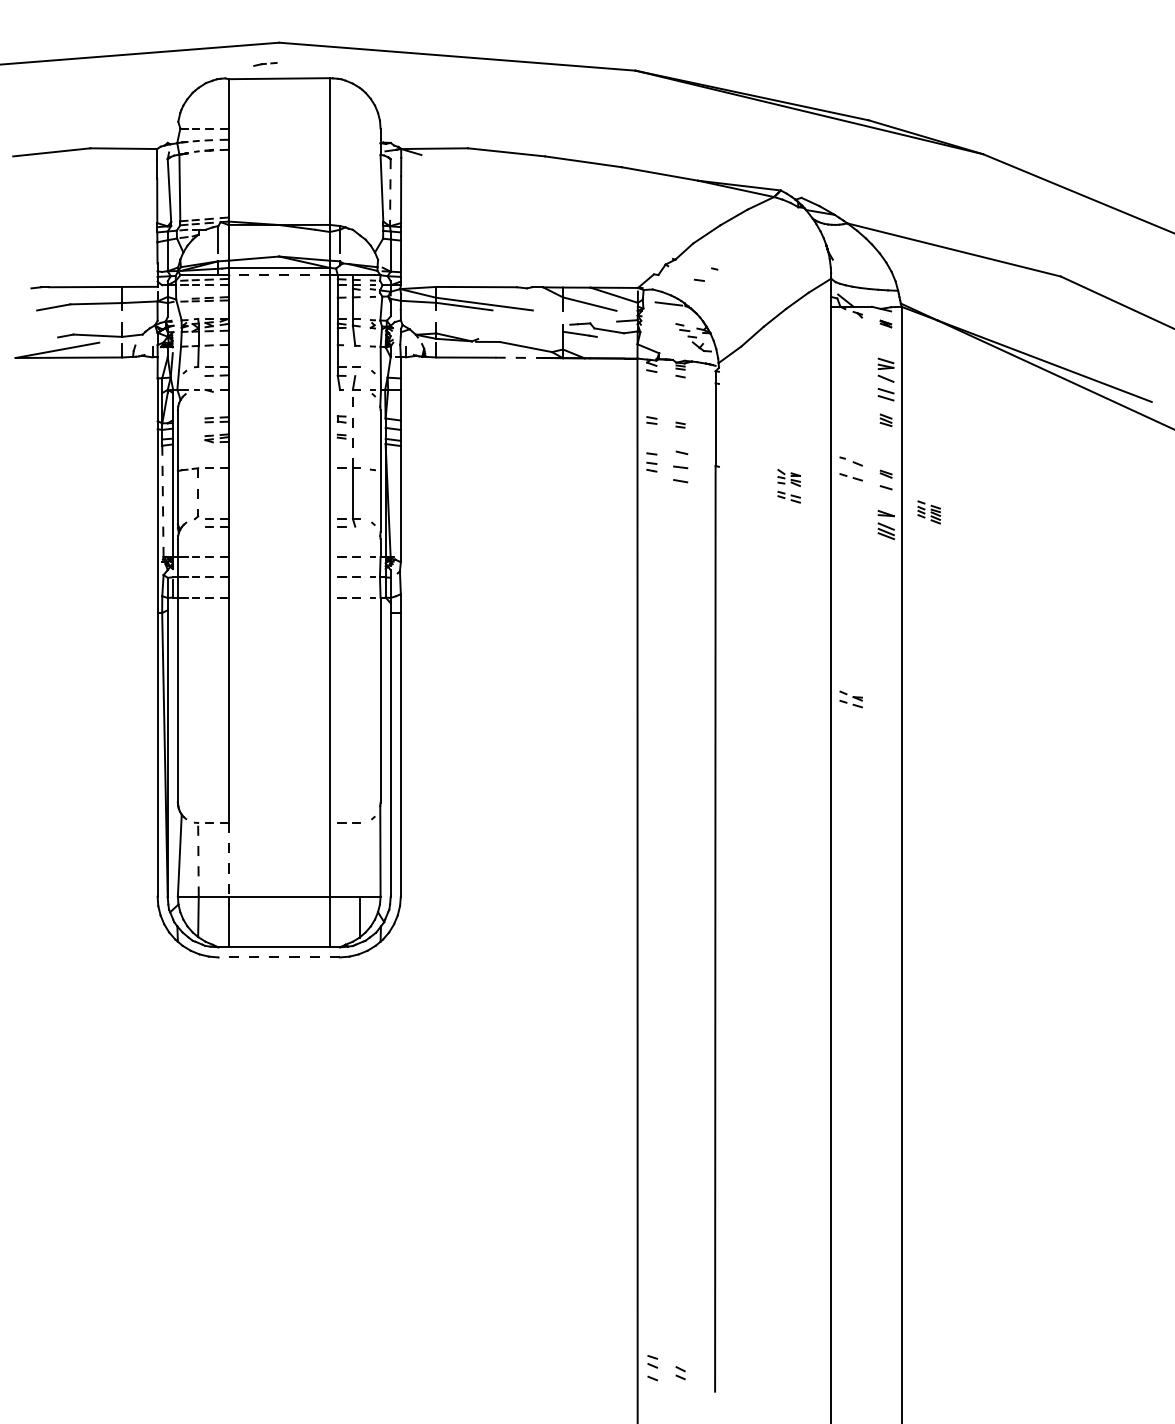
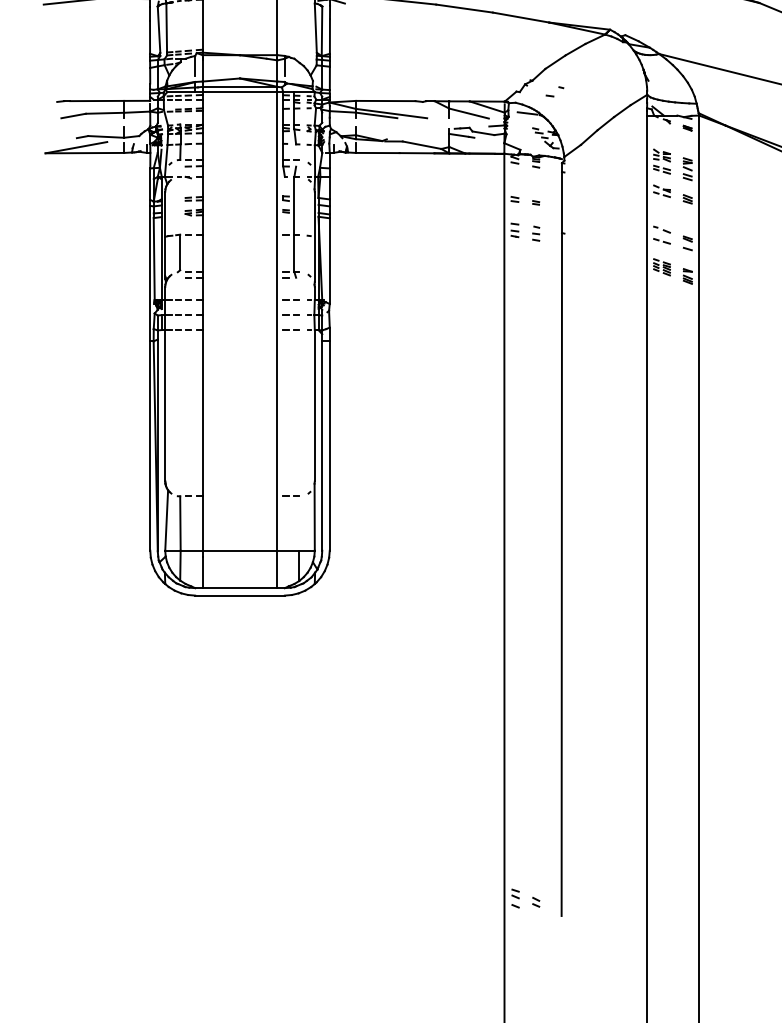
line: (390, 192) -> (322, 31), dashed -> solid
line: (279, 275) -> (240, 92), dashed -> solid
line: (519, 357) -> (417, 152), dashed -> solid
part: (885, 379) -> (687, 169), size x0.71
line: (352, 428) -> (294, 205), dashed -> solid
part: (680, 466) -> (536, 233), size x0.62
part: (788, 486) -> (661, 161), moved
line: (198, 492) -> (180, 252), dashed -> solid
line: (162, 501) -> (153, 259), dashed -> solid
part: (928, 512) -> (661, 267), moved
part: (885, 524) -> (687, 276), size x0.71
part: (850, 699) -> (661, 191), moved
line: (198, 859) -> (180, 523), dashed -> solid
line: (228, 859) -> (202, 523), dashed -> solid
line: (279, 957) -> (240, 595), dashed -> solid

